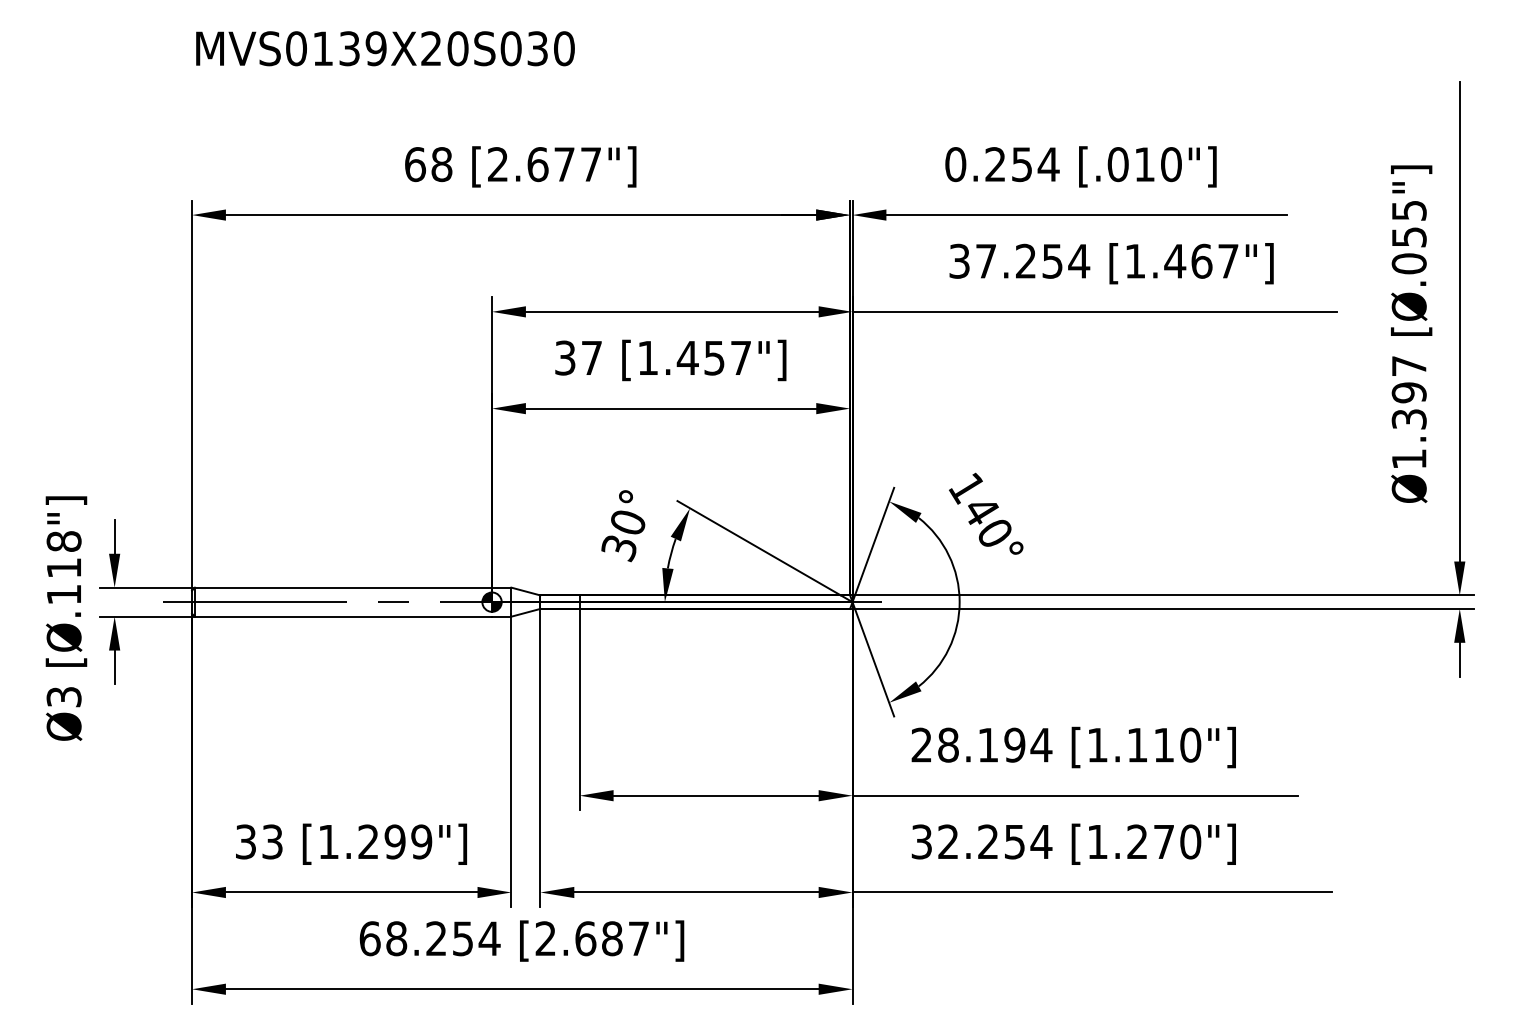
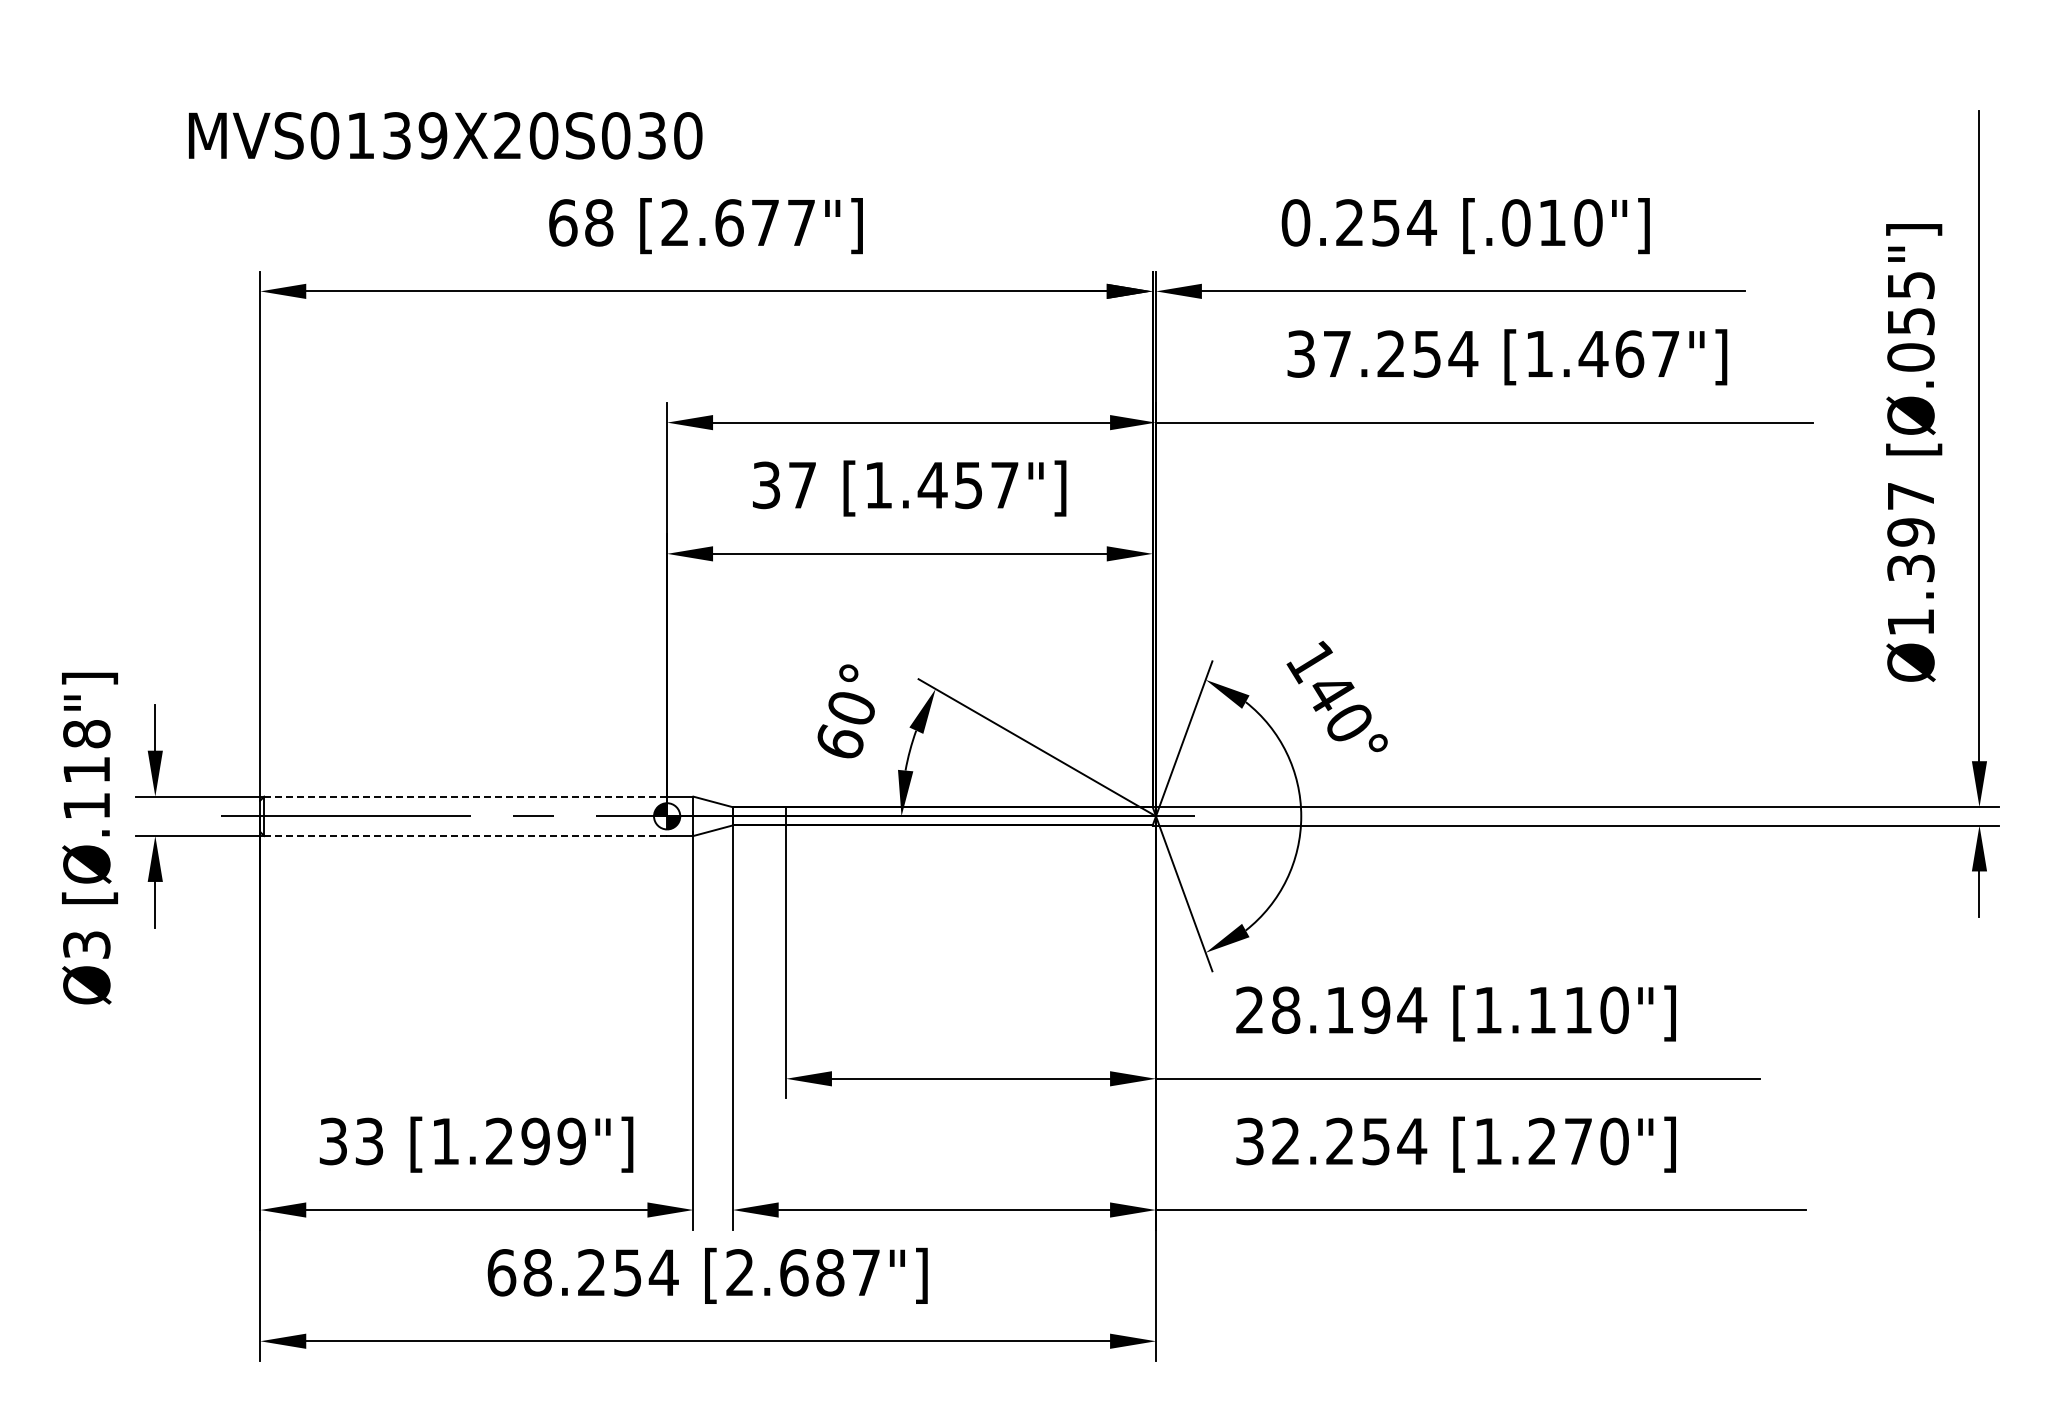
text: (385, 48) -> (445, 135), moved
text: (619, 548) -> (839, 743), 30° -> 60°
line: (343, 587) -> (465, 796), solid -> dashed
line: (344, 617) -> (466, 836), solid -> dashed

